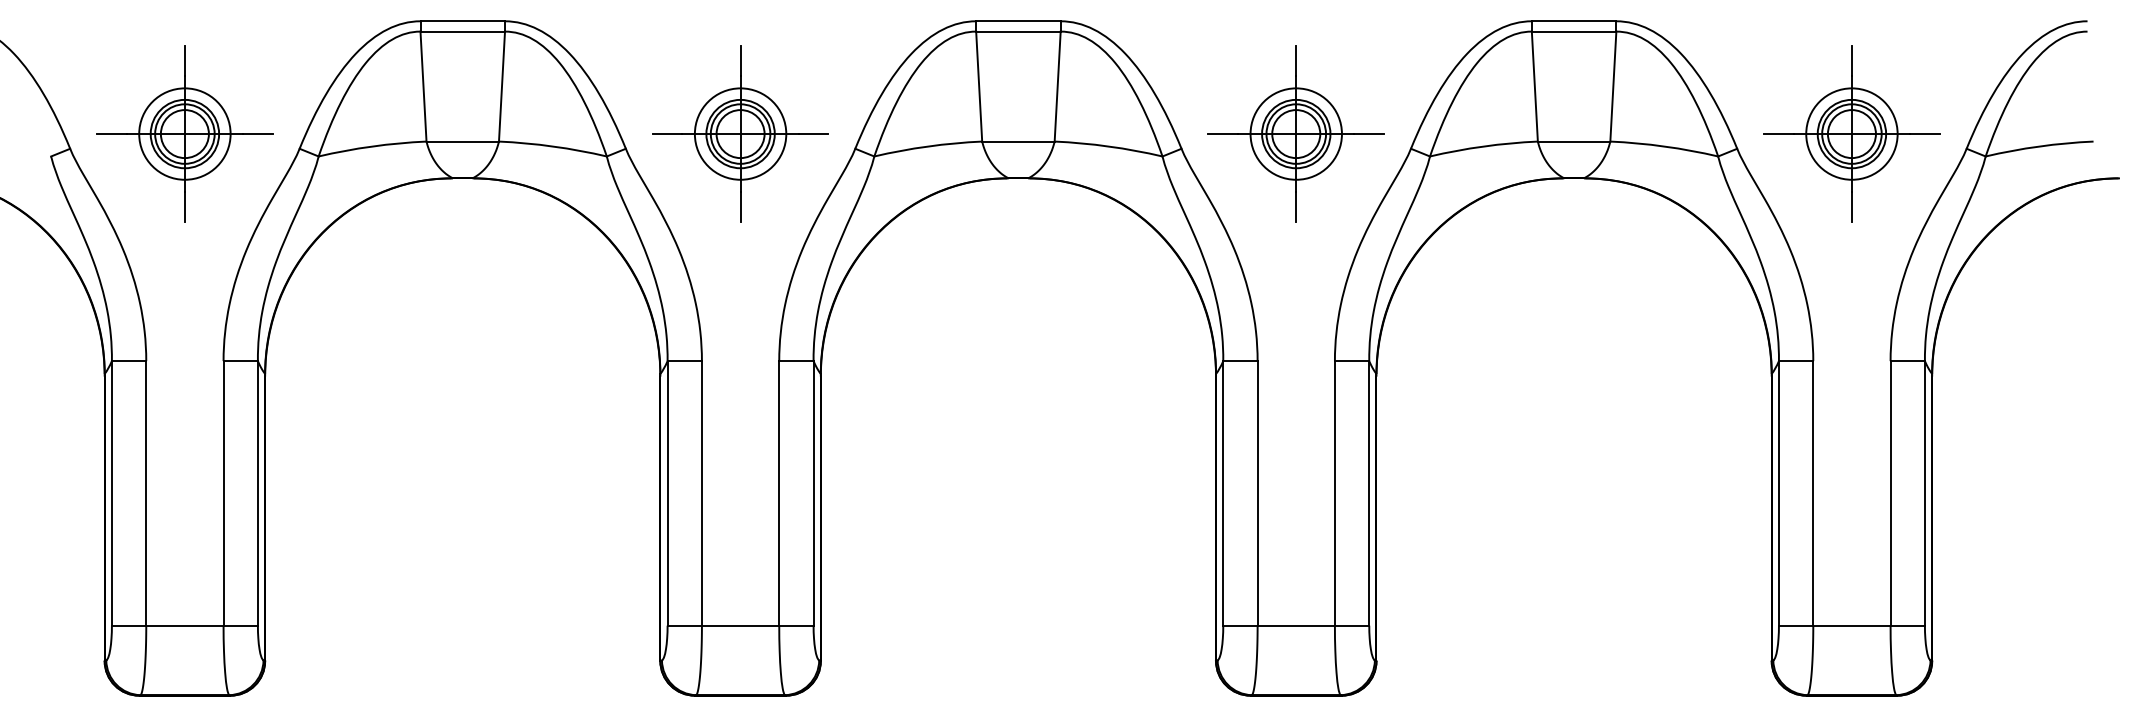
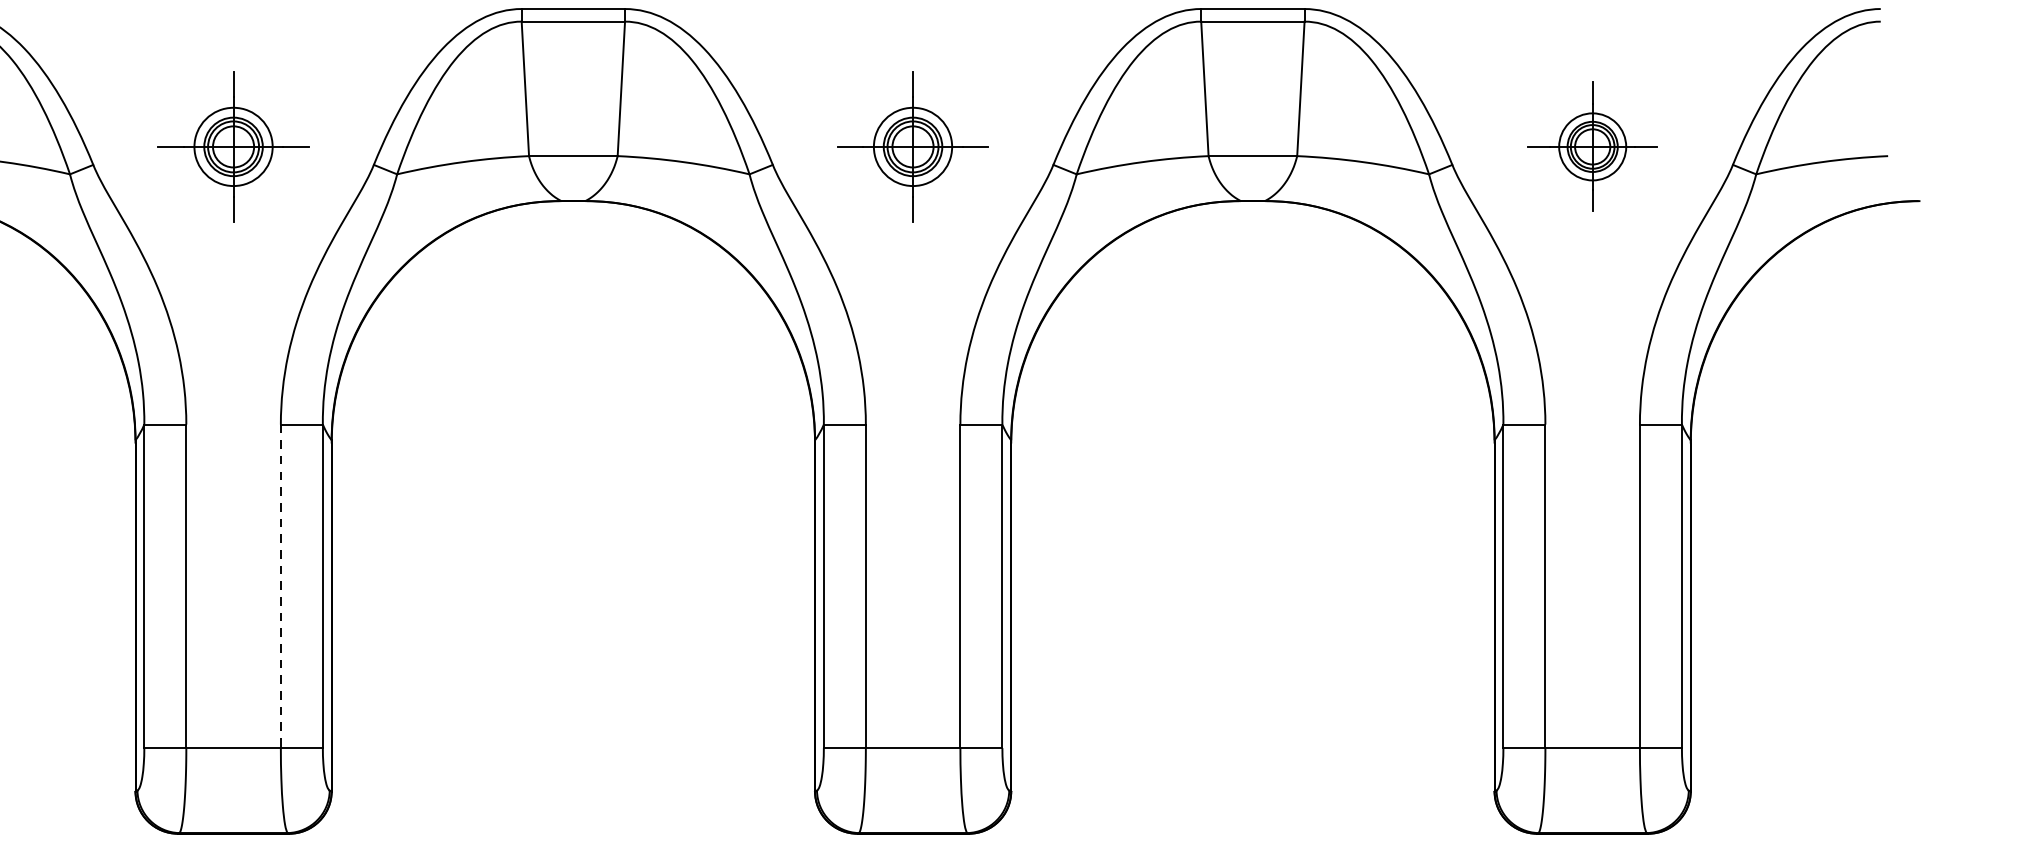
part: (740, 133) -> (233, 146), size x0.7
part: (1295, 133) -> (912, 146), size x0.7
part: (1851, 133) -> (1592, 146), size x0.6
line: (779, 493) -> (281, 586), solid -> dashed

